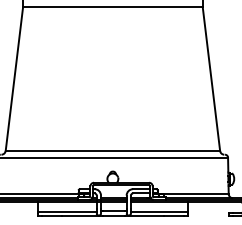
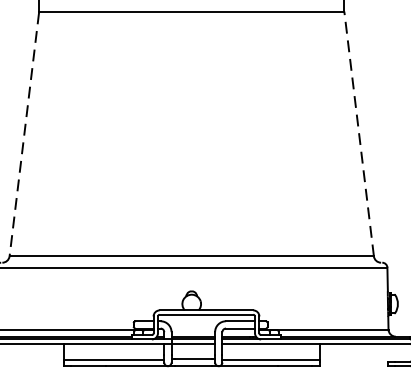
line: (211, 78) -> (359, 133), solid -> dashed
line: (14, 79) -> (24, 134), solid -> dashed

